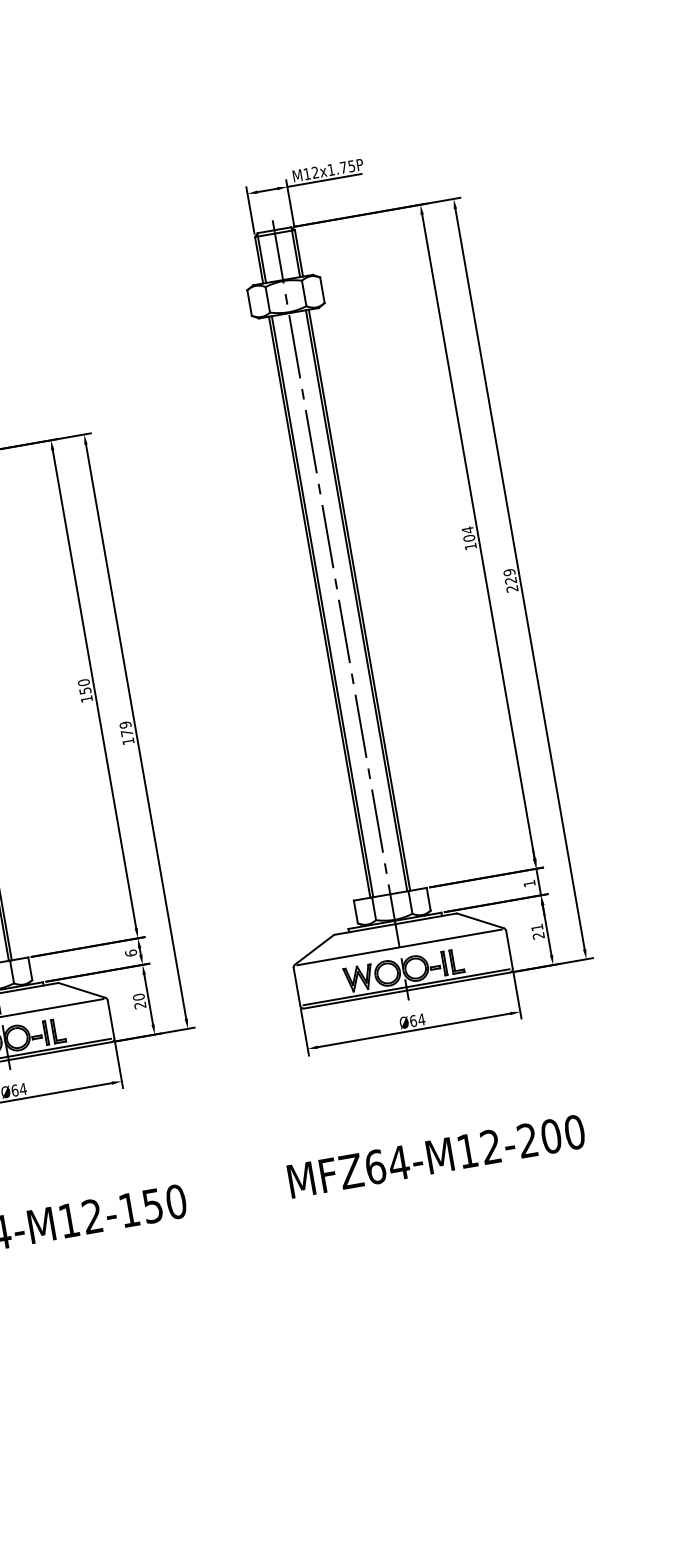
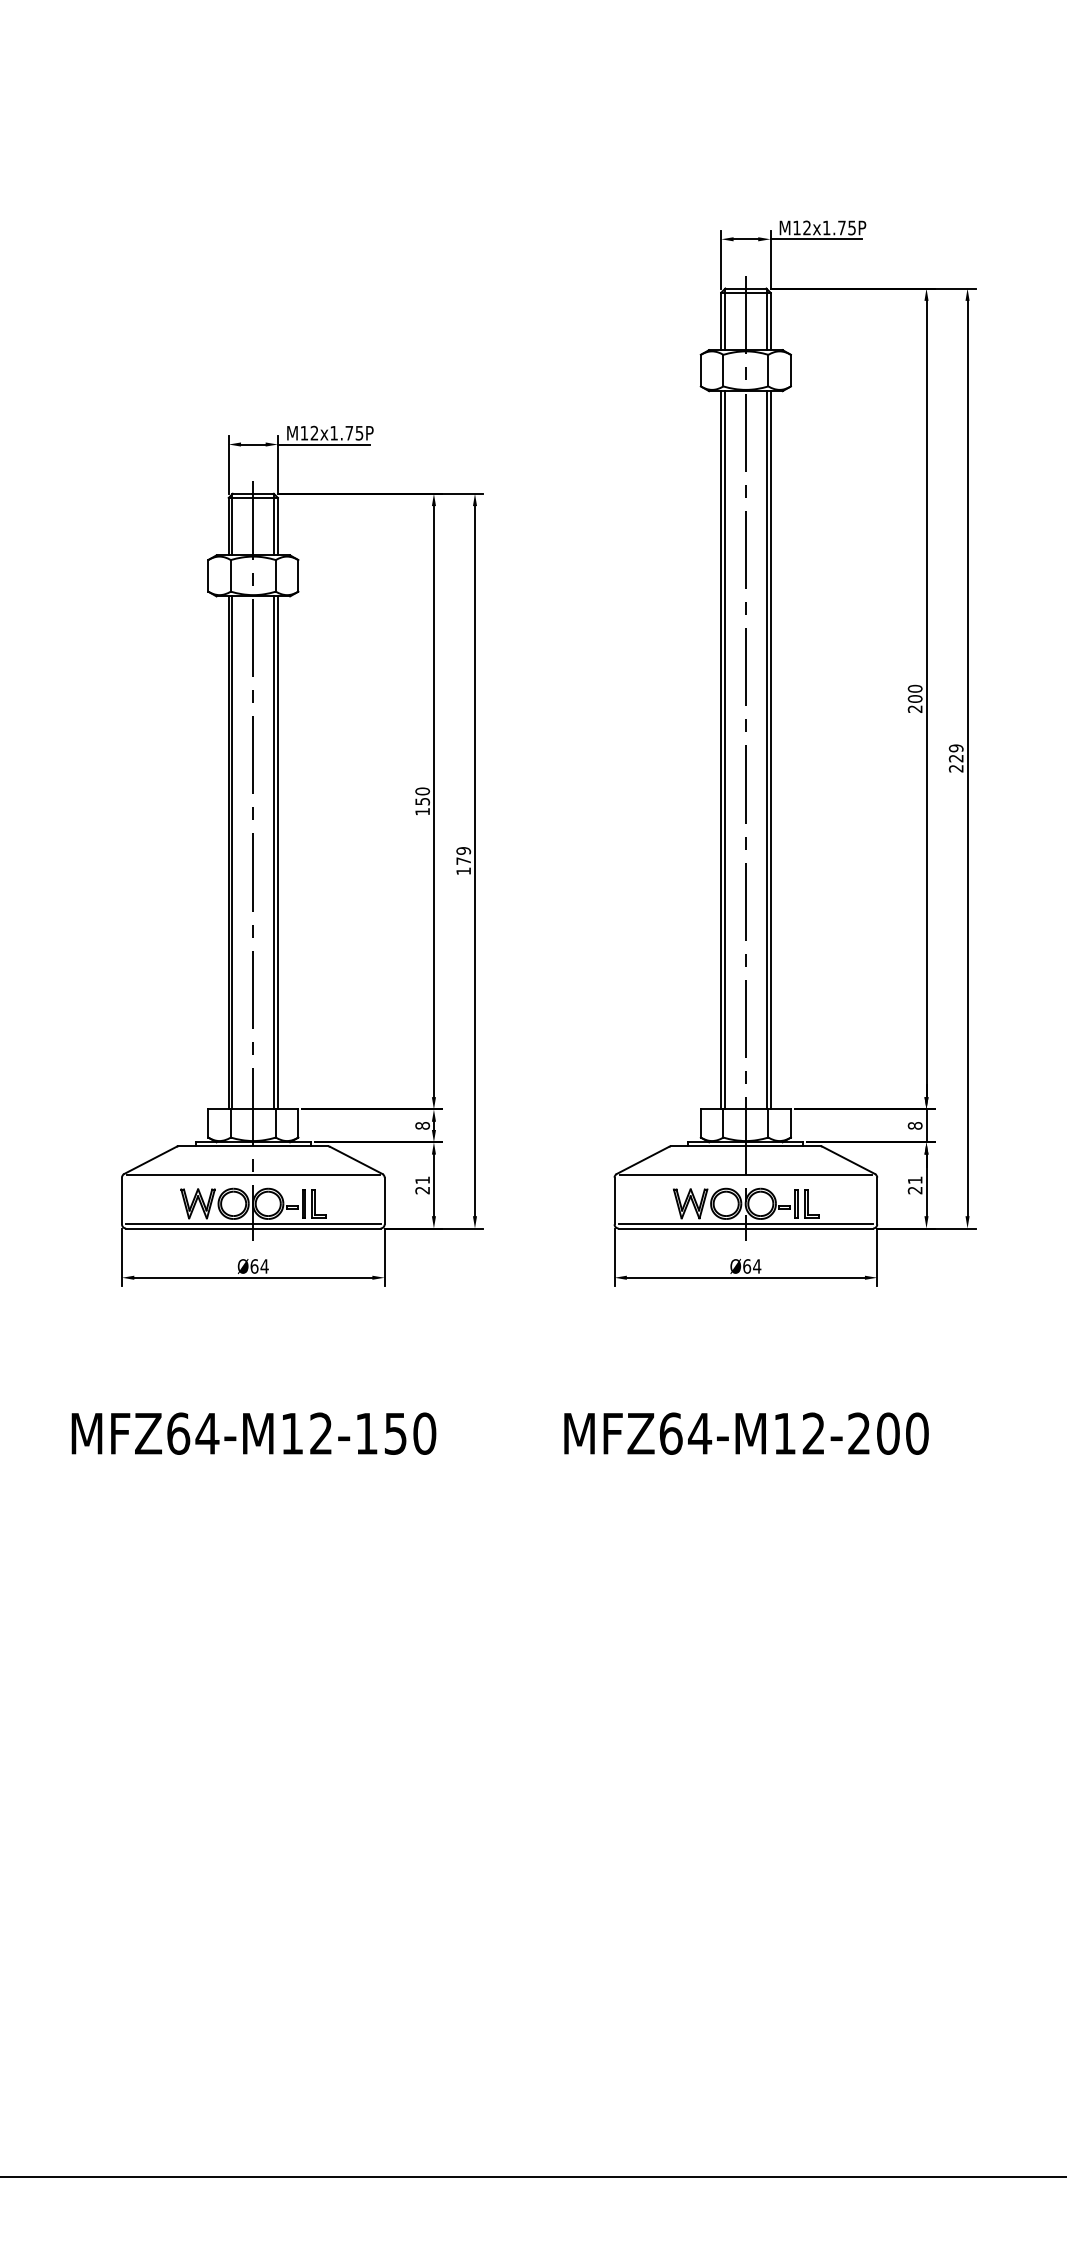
text: (468, 538) -> (914, 698), 104 -> 200
text: (528, 883) -> (914, 1125), 1 -> 8
text: (130, 952) -> (422, 1125), 6 -> 8
text: (138, 997) -> (422, 1180), 20 -> 21

